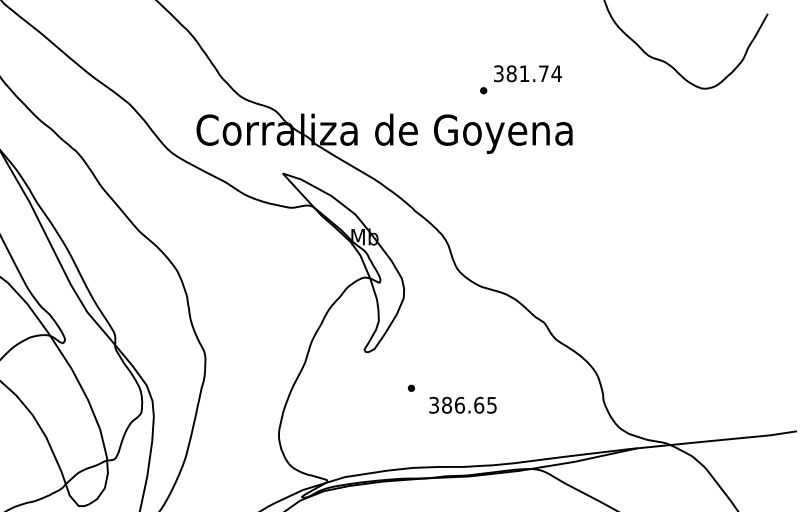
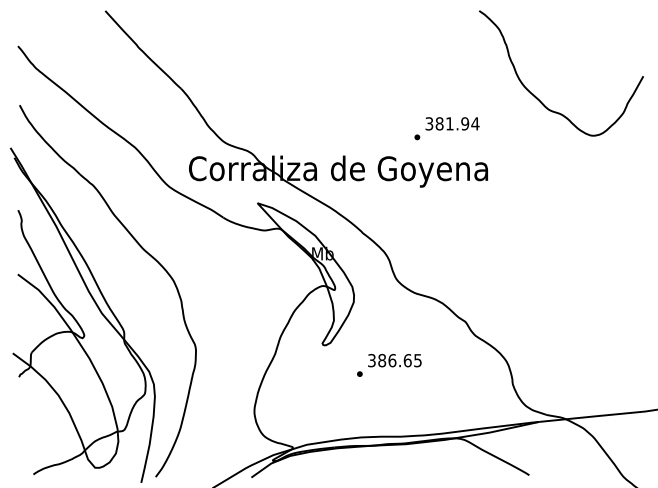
text: (544, 73) -> (465, 123), 381.74 -> 381.94
text: (462, 405) -> (394, 360), moved

